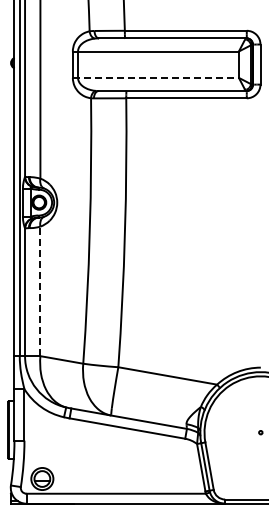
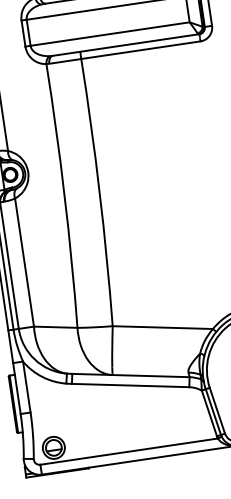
line: (156, 77) -> (108, 34), dashed -> solid
line: (40, 291) -> (24, 262), dashed -> solid

